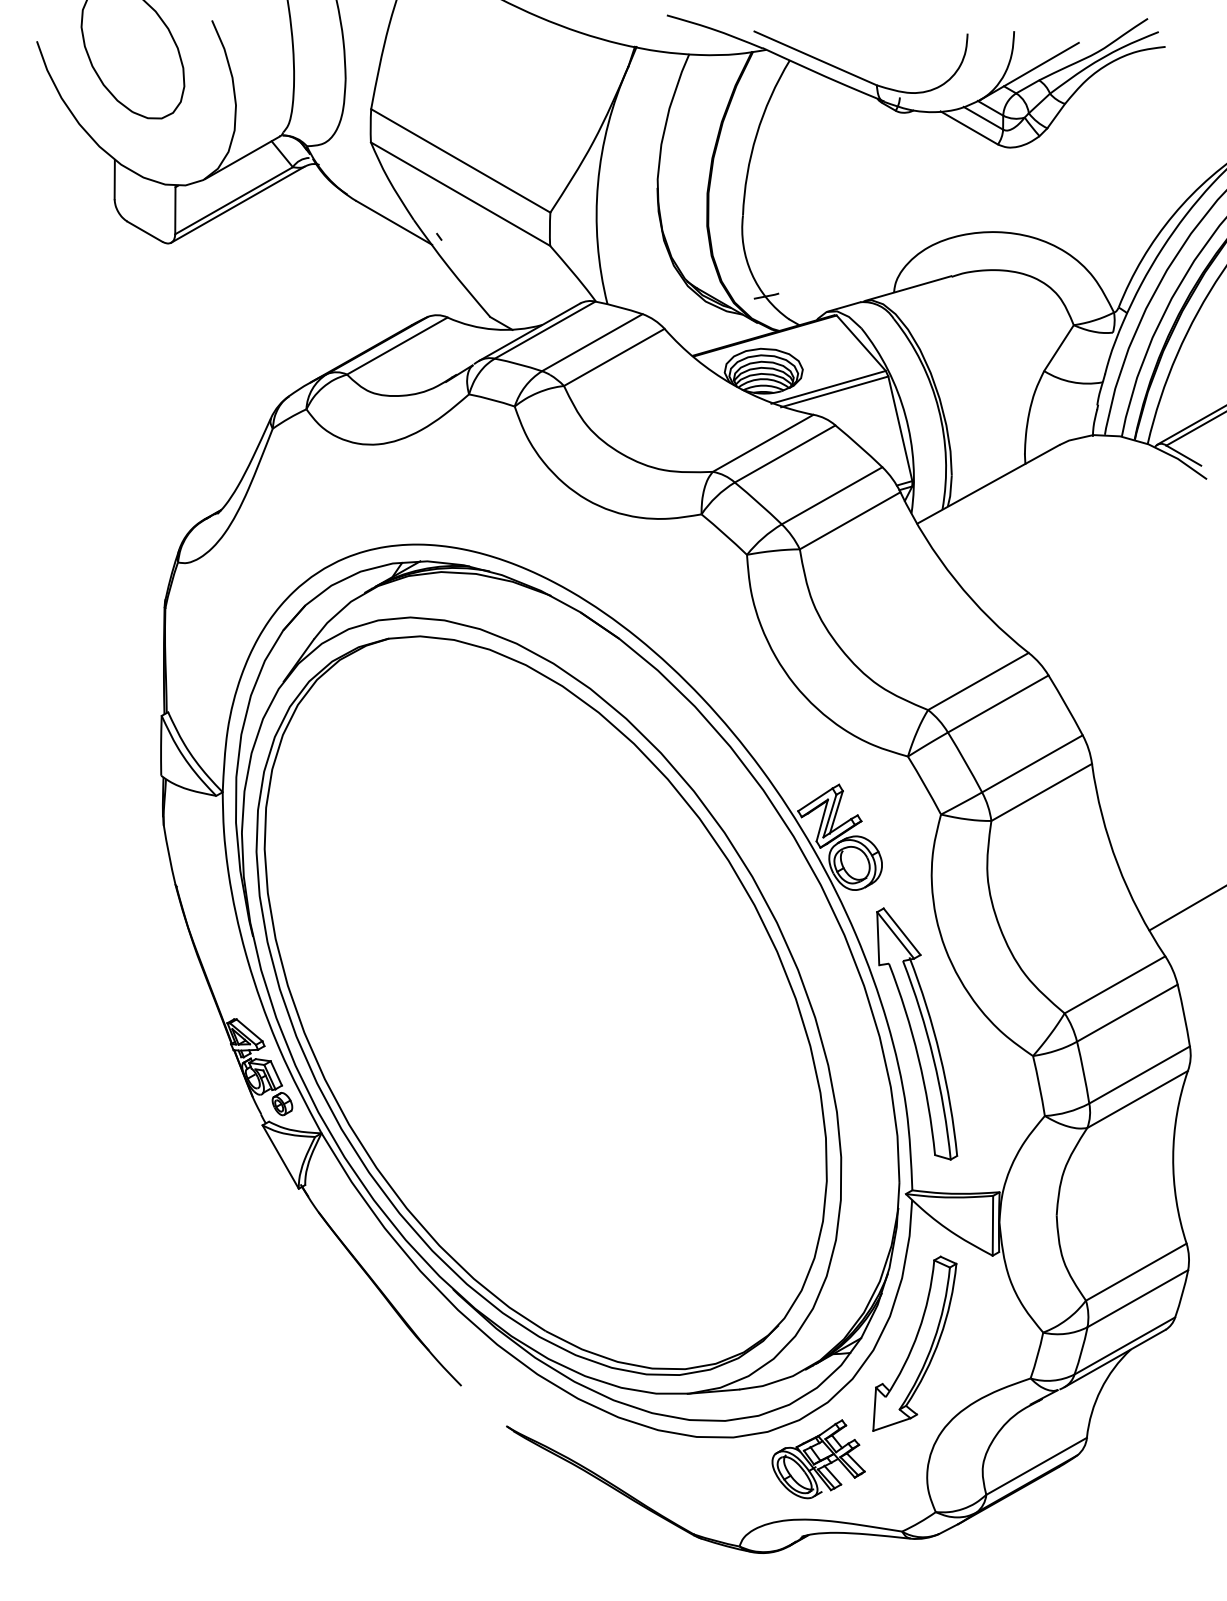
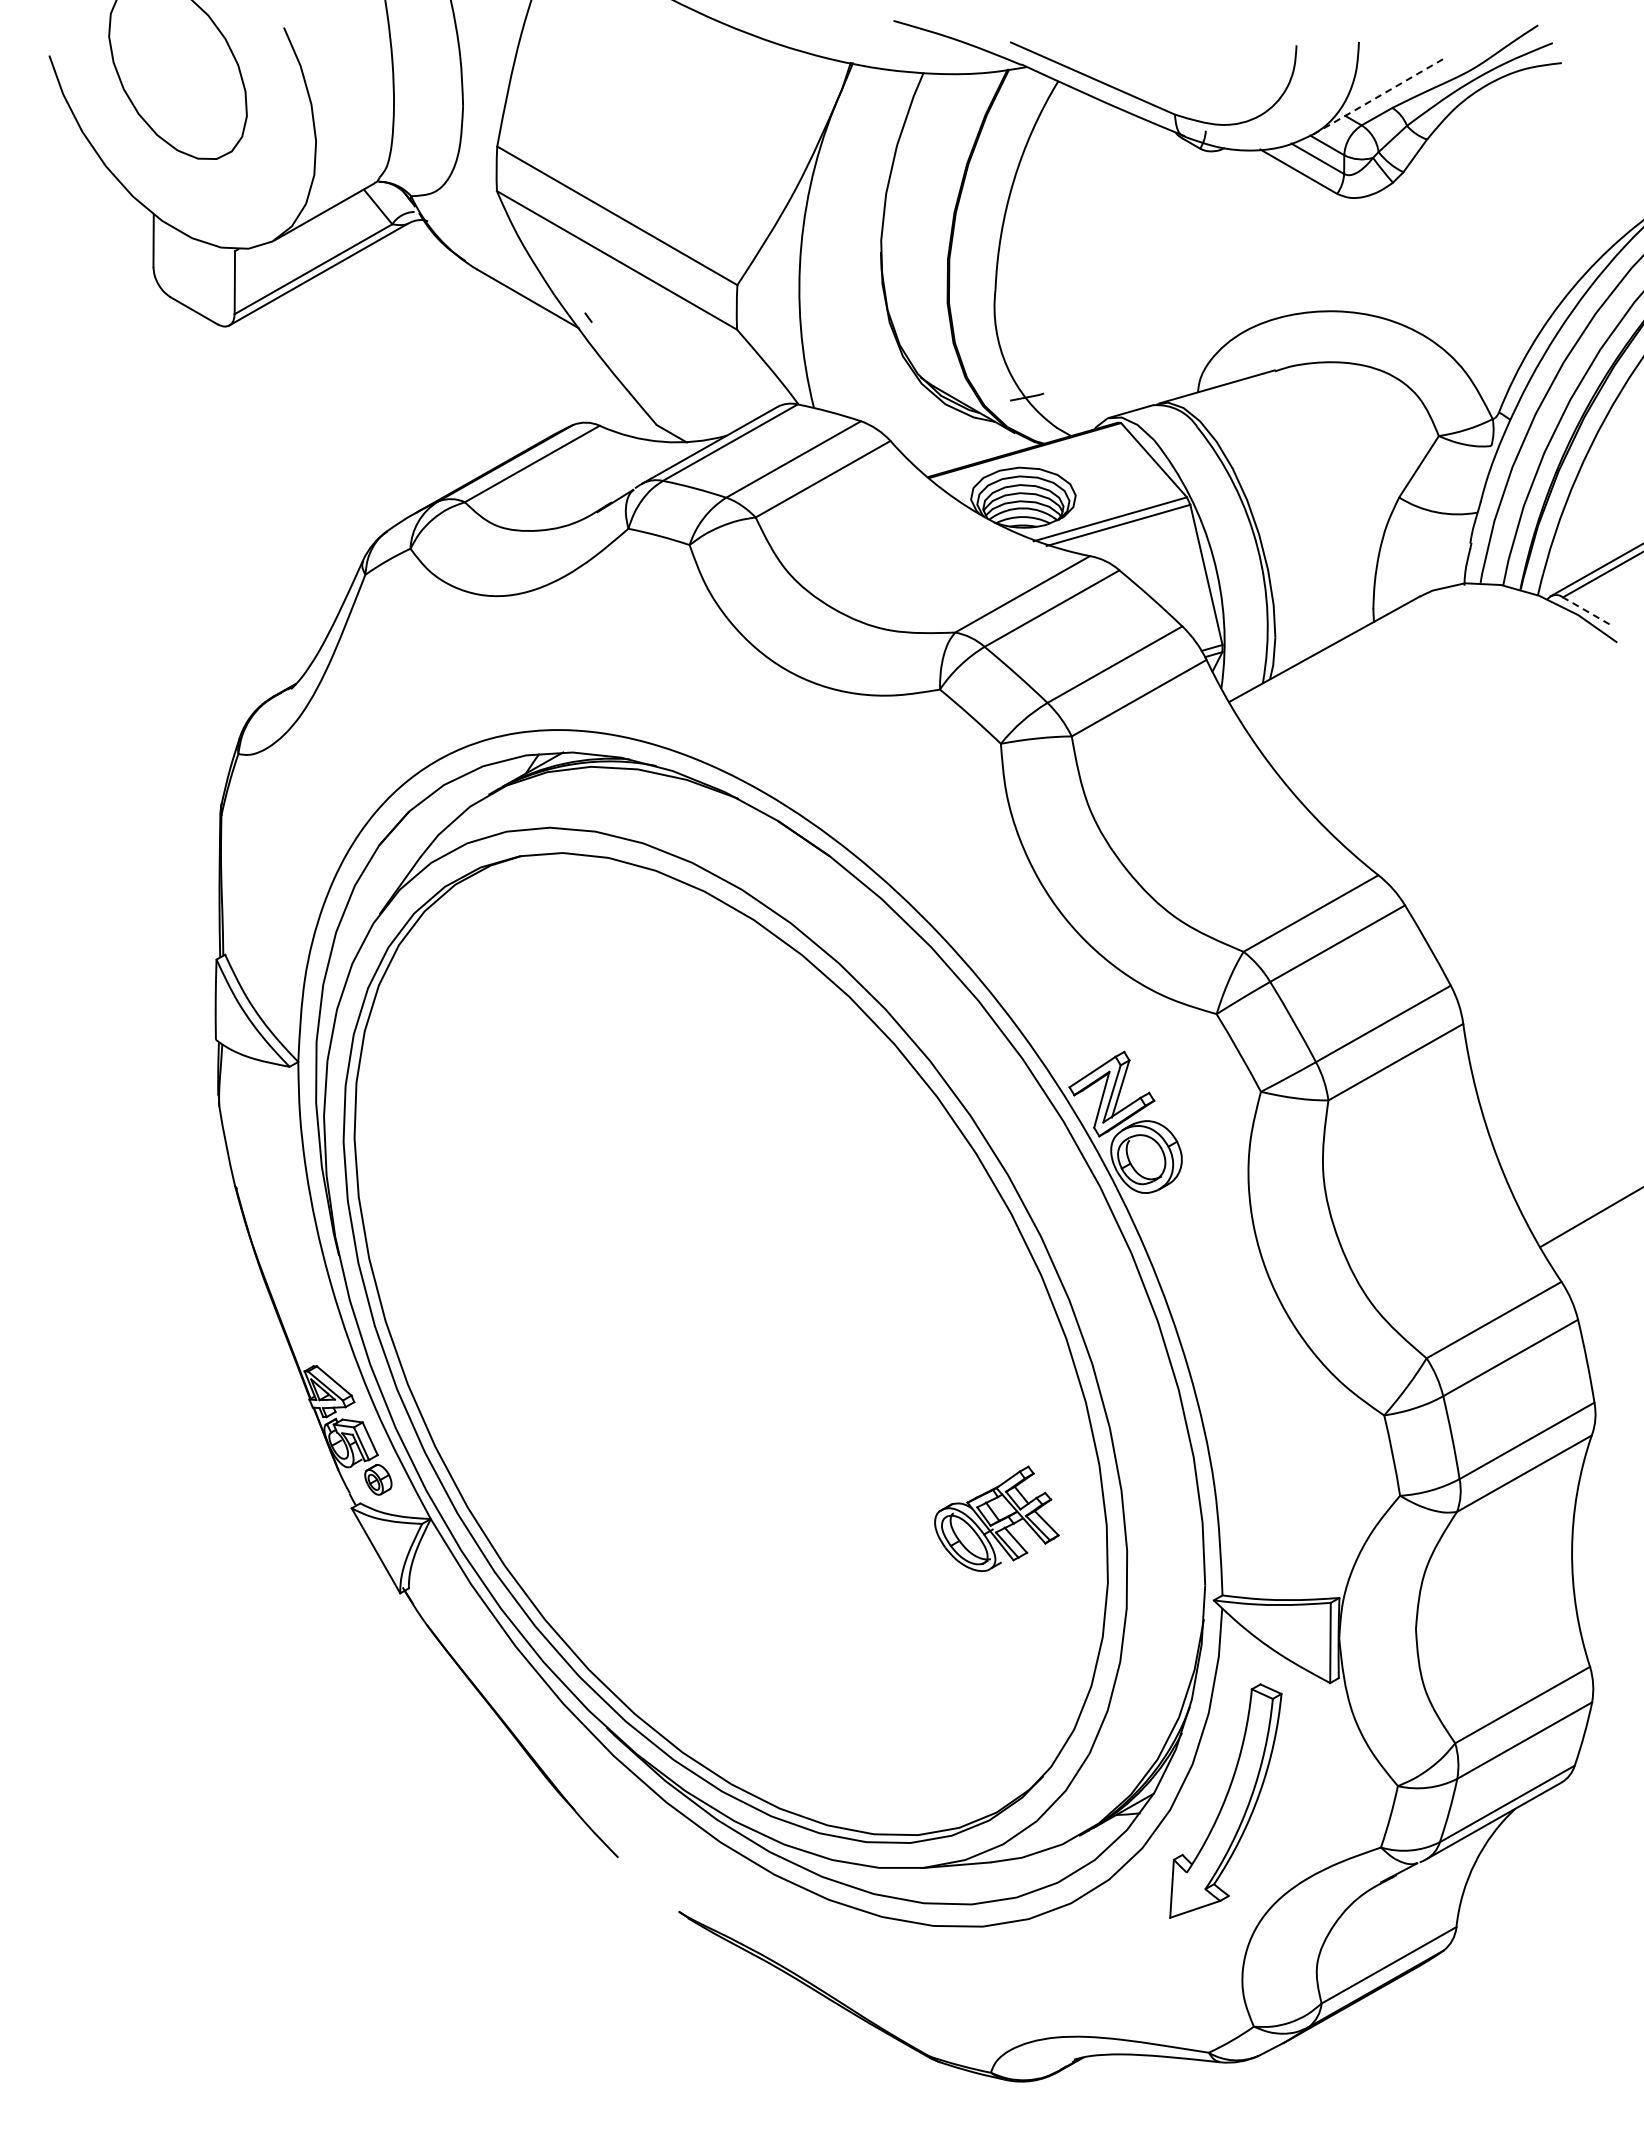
line: (1030, 71) -> (1380, 95), solid -> dashed
line: (1183, 455) -> (1586, 610), solid -> dashed
part: (916, 1033) -> (1228, 1385), removed
part: (818, 1459) -> (996, 1518), moved

